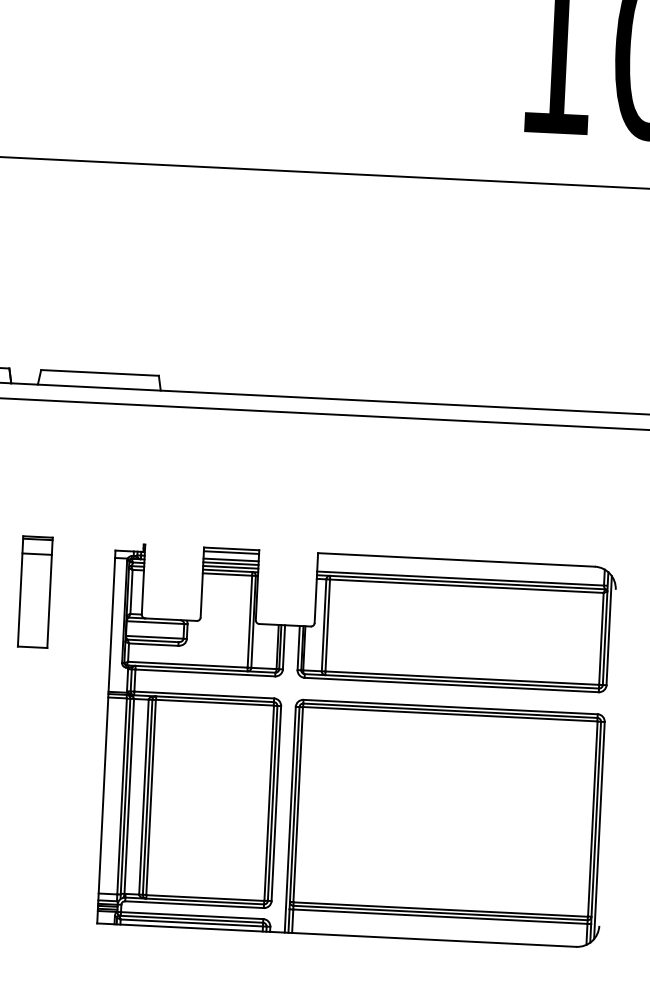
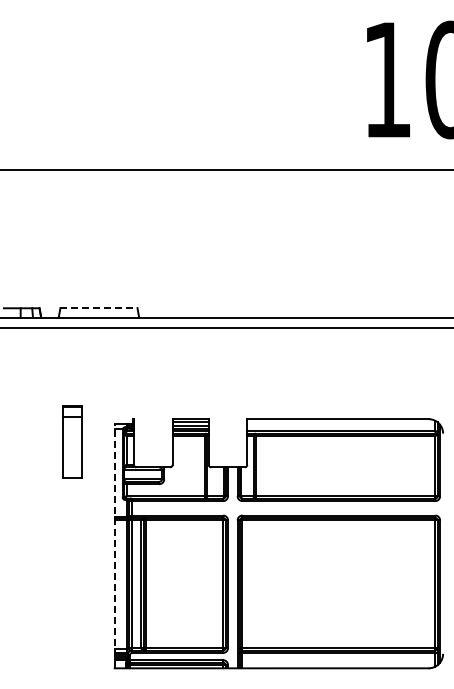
line: (99, 373) -> (98, 308), solid -> dashed
part: (35, 591) -> (72, 441), moved
line: (106, 736) -> (114, 545), solid -> dashed

